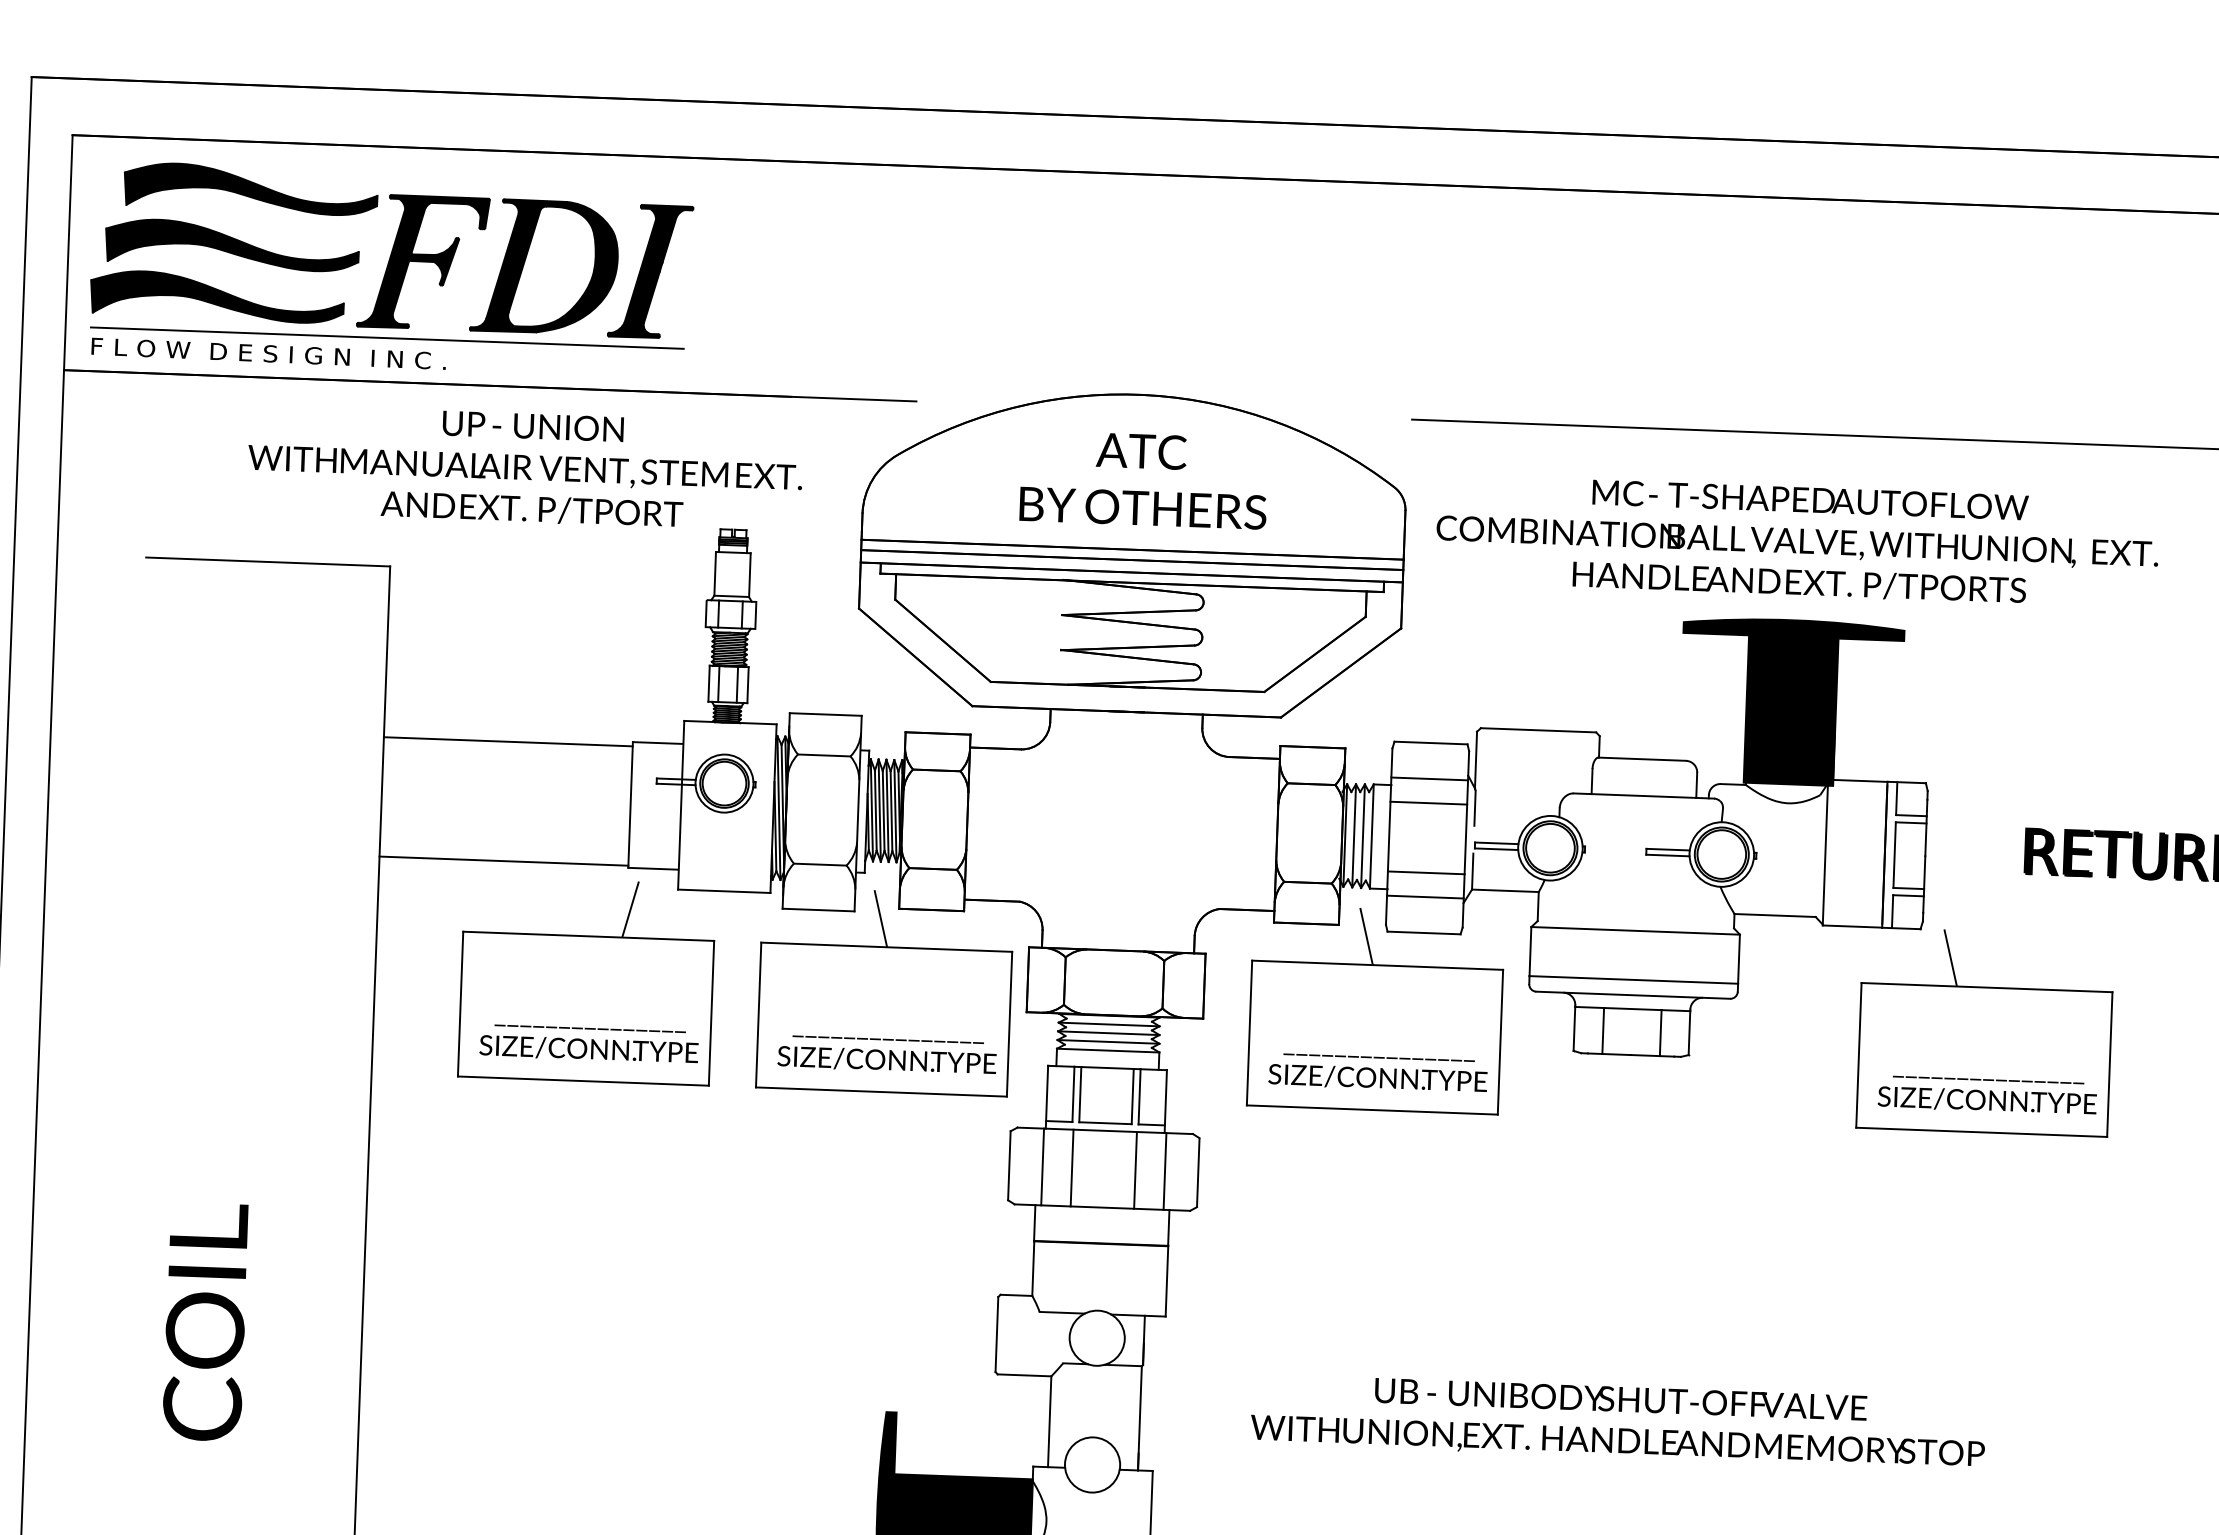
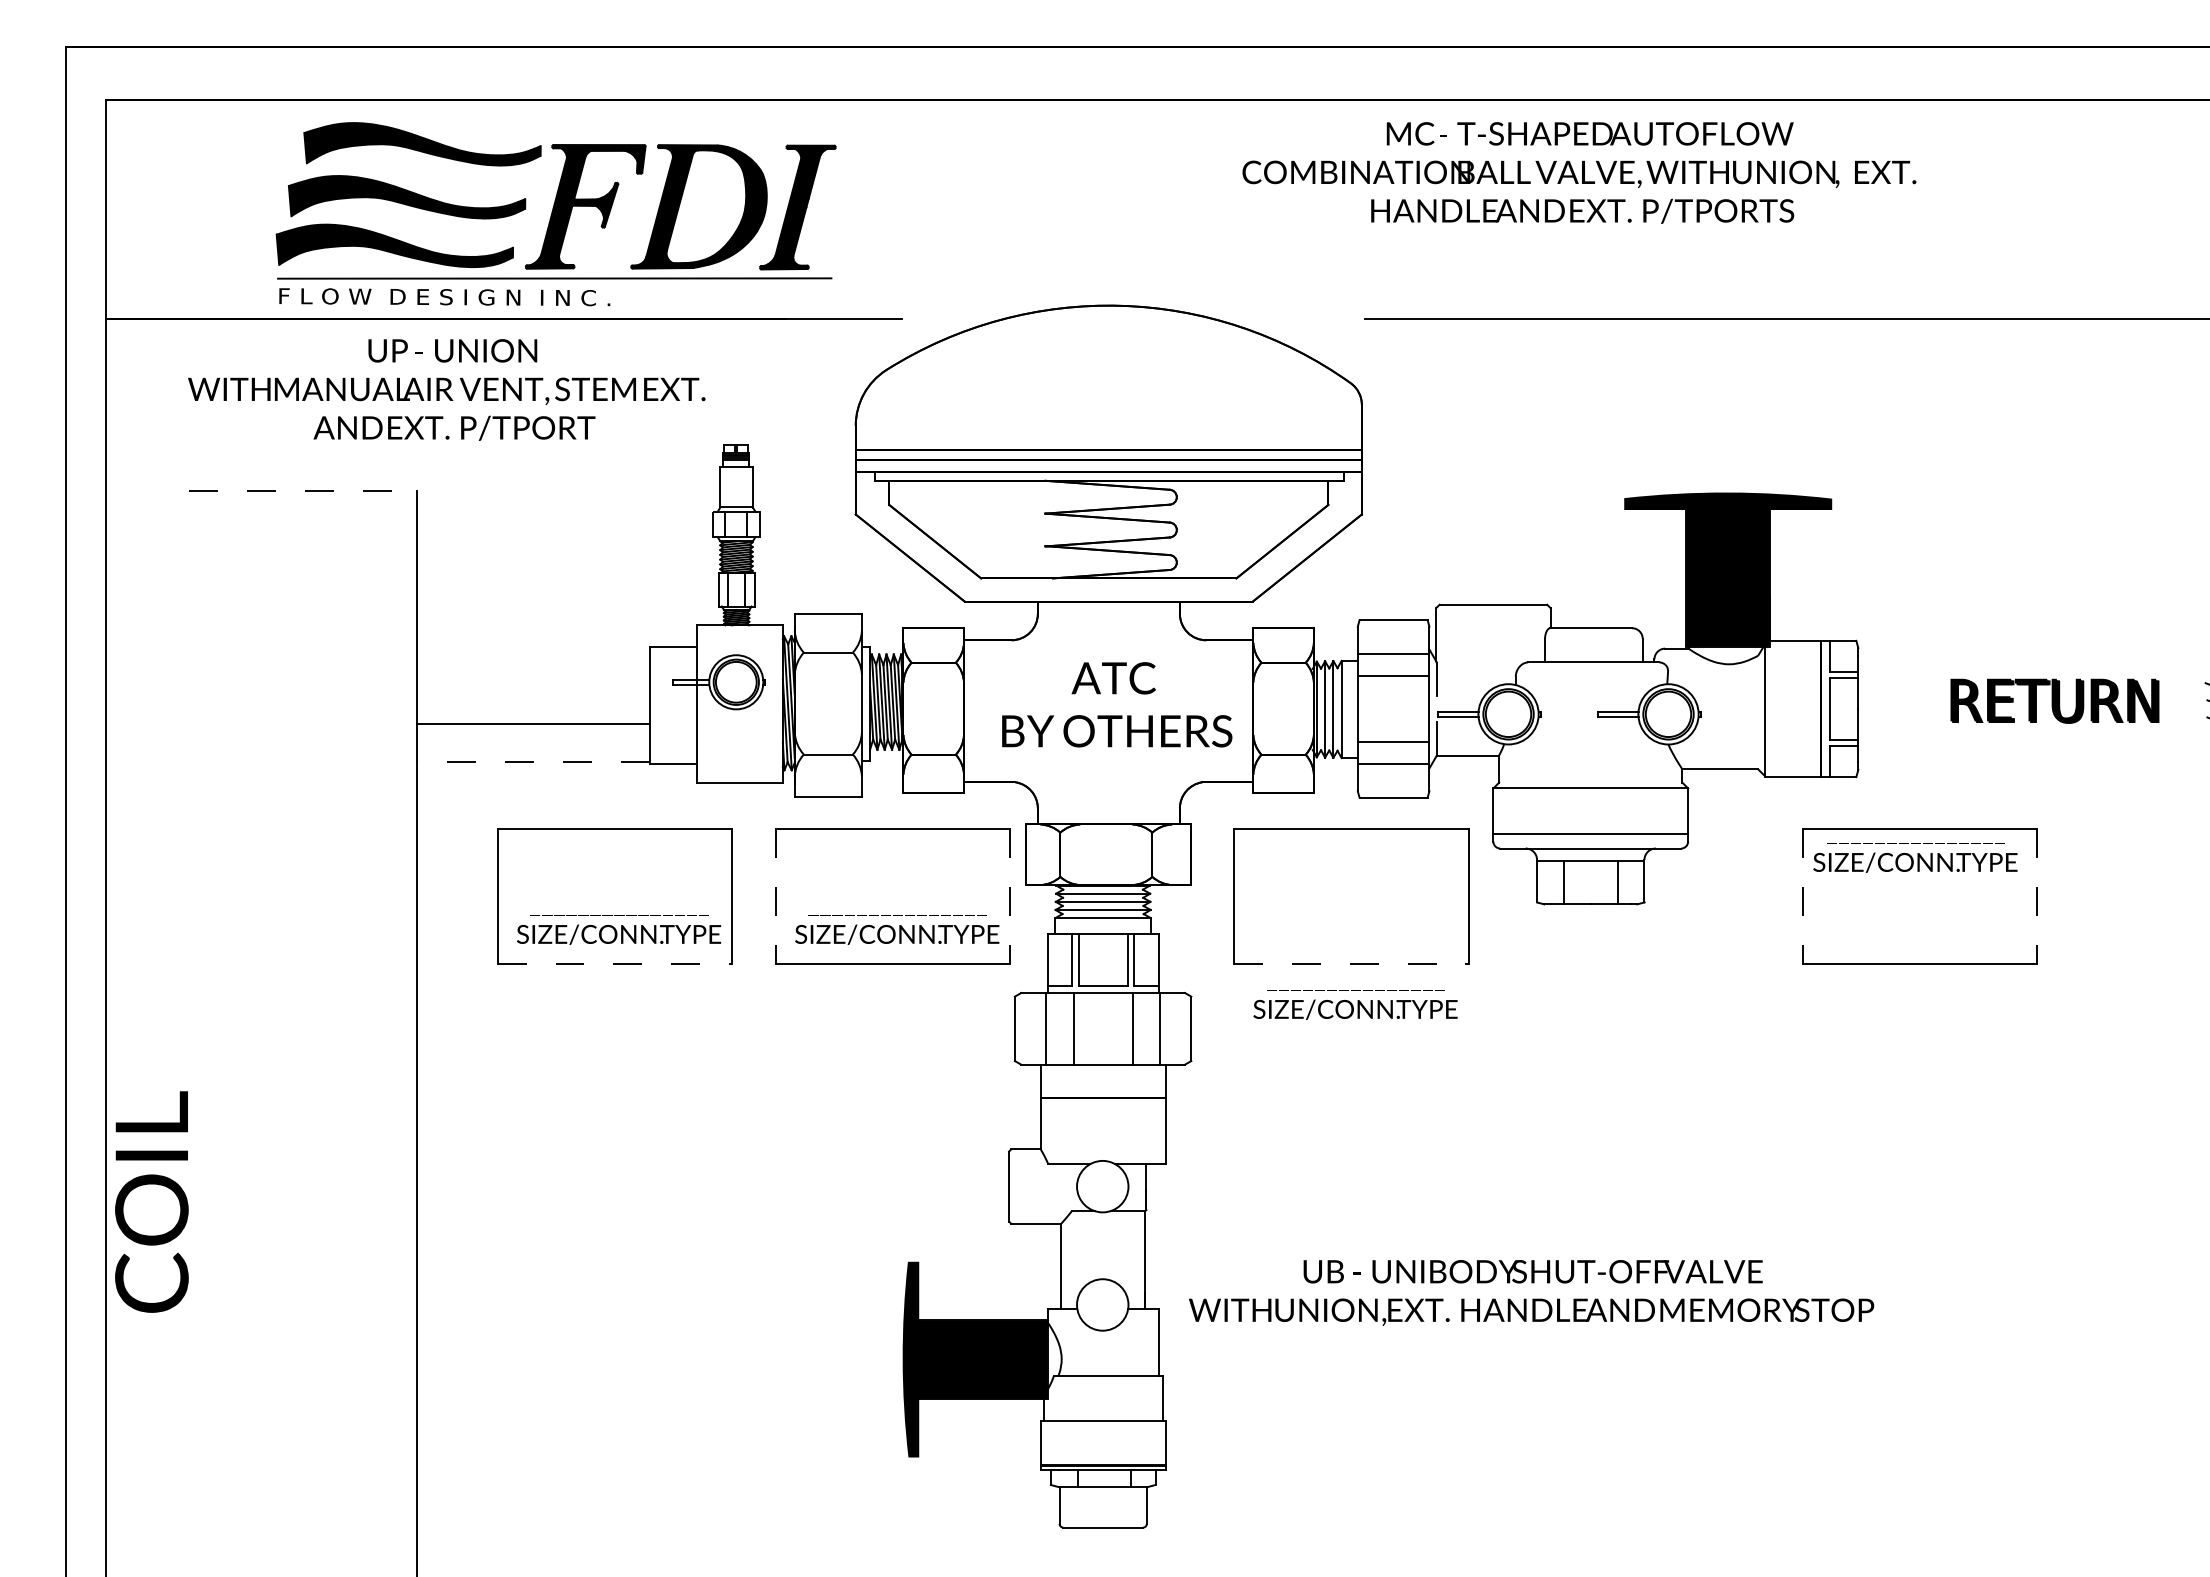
part: (390, 269) -> (555, 214), moved
text: (524, 467) -> (446, 389), moved
text: (1144, 479) -> (1117, 704), moved
text: (1797, 541) -> (1579, 172), moved
line: (268, 562) -> (303, 491), solid -> dashed
line: (508, 741) -> (533, 723), moved
line: (503, 861) -> (532, 762), solid -> dashed
line: (630, 909) -> (652, 802), removed
line: (880, 918) -> (886, 802), removed
line: (1365, 936) -> (1339, 802), removed
line: (1950, 957) -> (1885, 802), removed
line: (759, 1014) -> (776, 896), solid -> dashed
line: (1009, 1023) -> (1010, 896), solid -> dashed
line: (1859, 1054) -> (1803, 896), solid -> dashed
line: (2109, 1064) -> (2037, 896), solid -> dashed
text: (1378, 1072) -> (1355, 1004), moved
line: (584, 1081) -> (615, 964), solid -> dashed
text: (1987, 1095) -> (1915, 857), moved
line: (1372, 1110) -> (1351, 964), solid -> dashed
text: (205, 1321) -> (151, 1201), moved
text: (1618, 1421) -> (1531, 1292), moved

